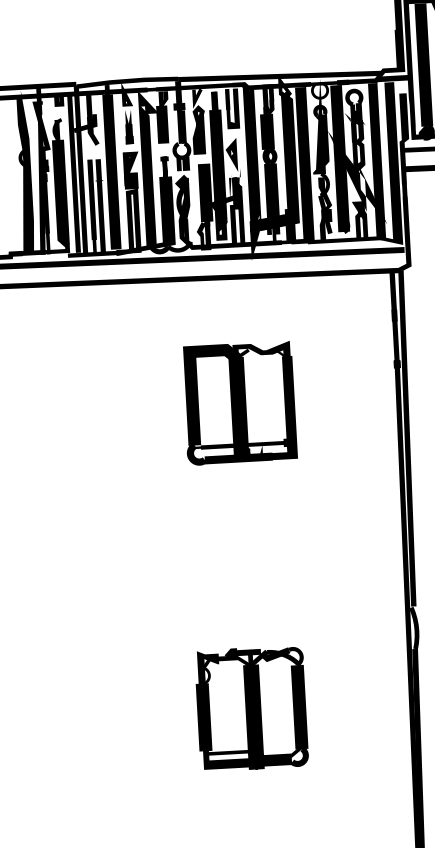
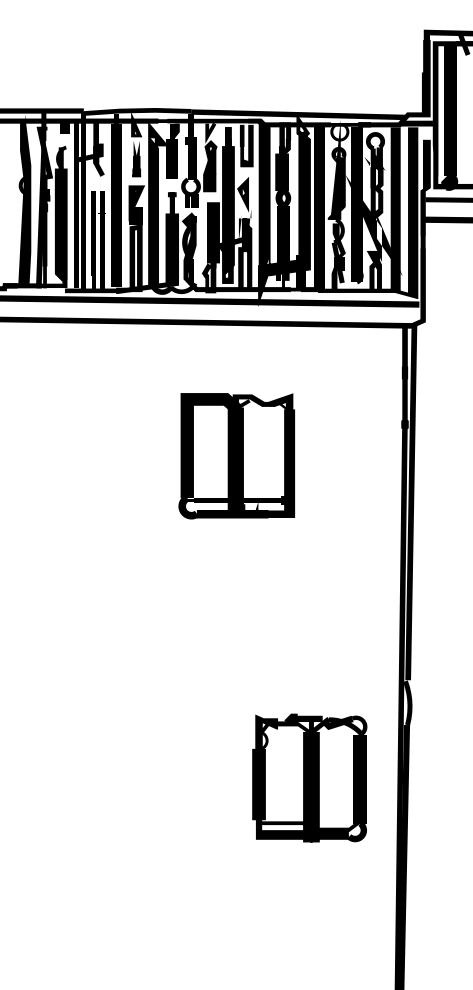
part: (251, 708) -> (309, 777), moved

